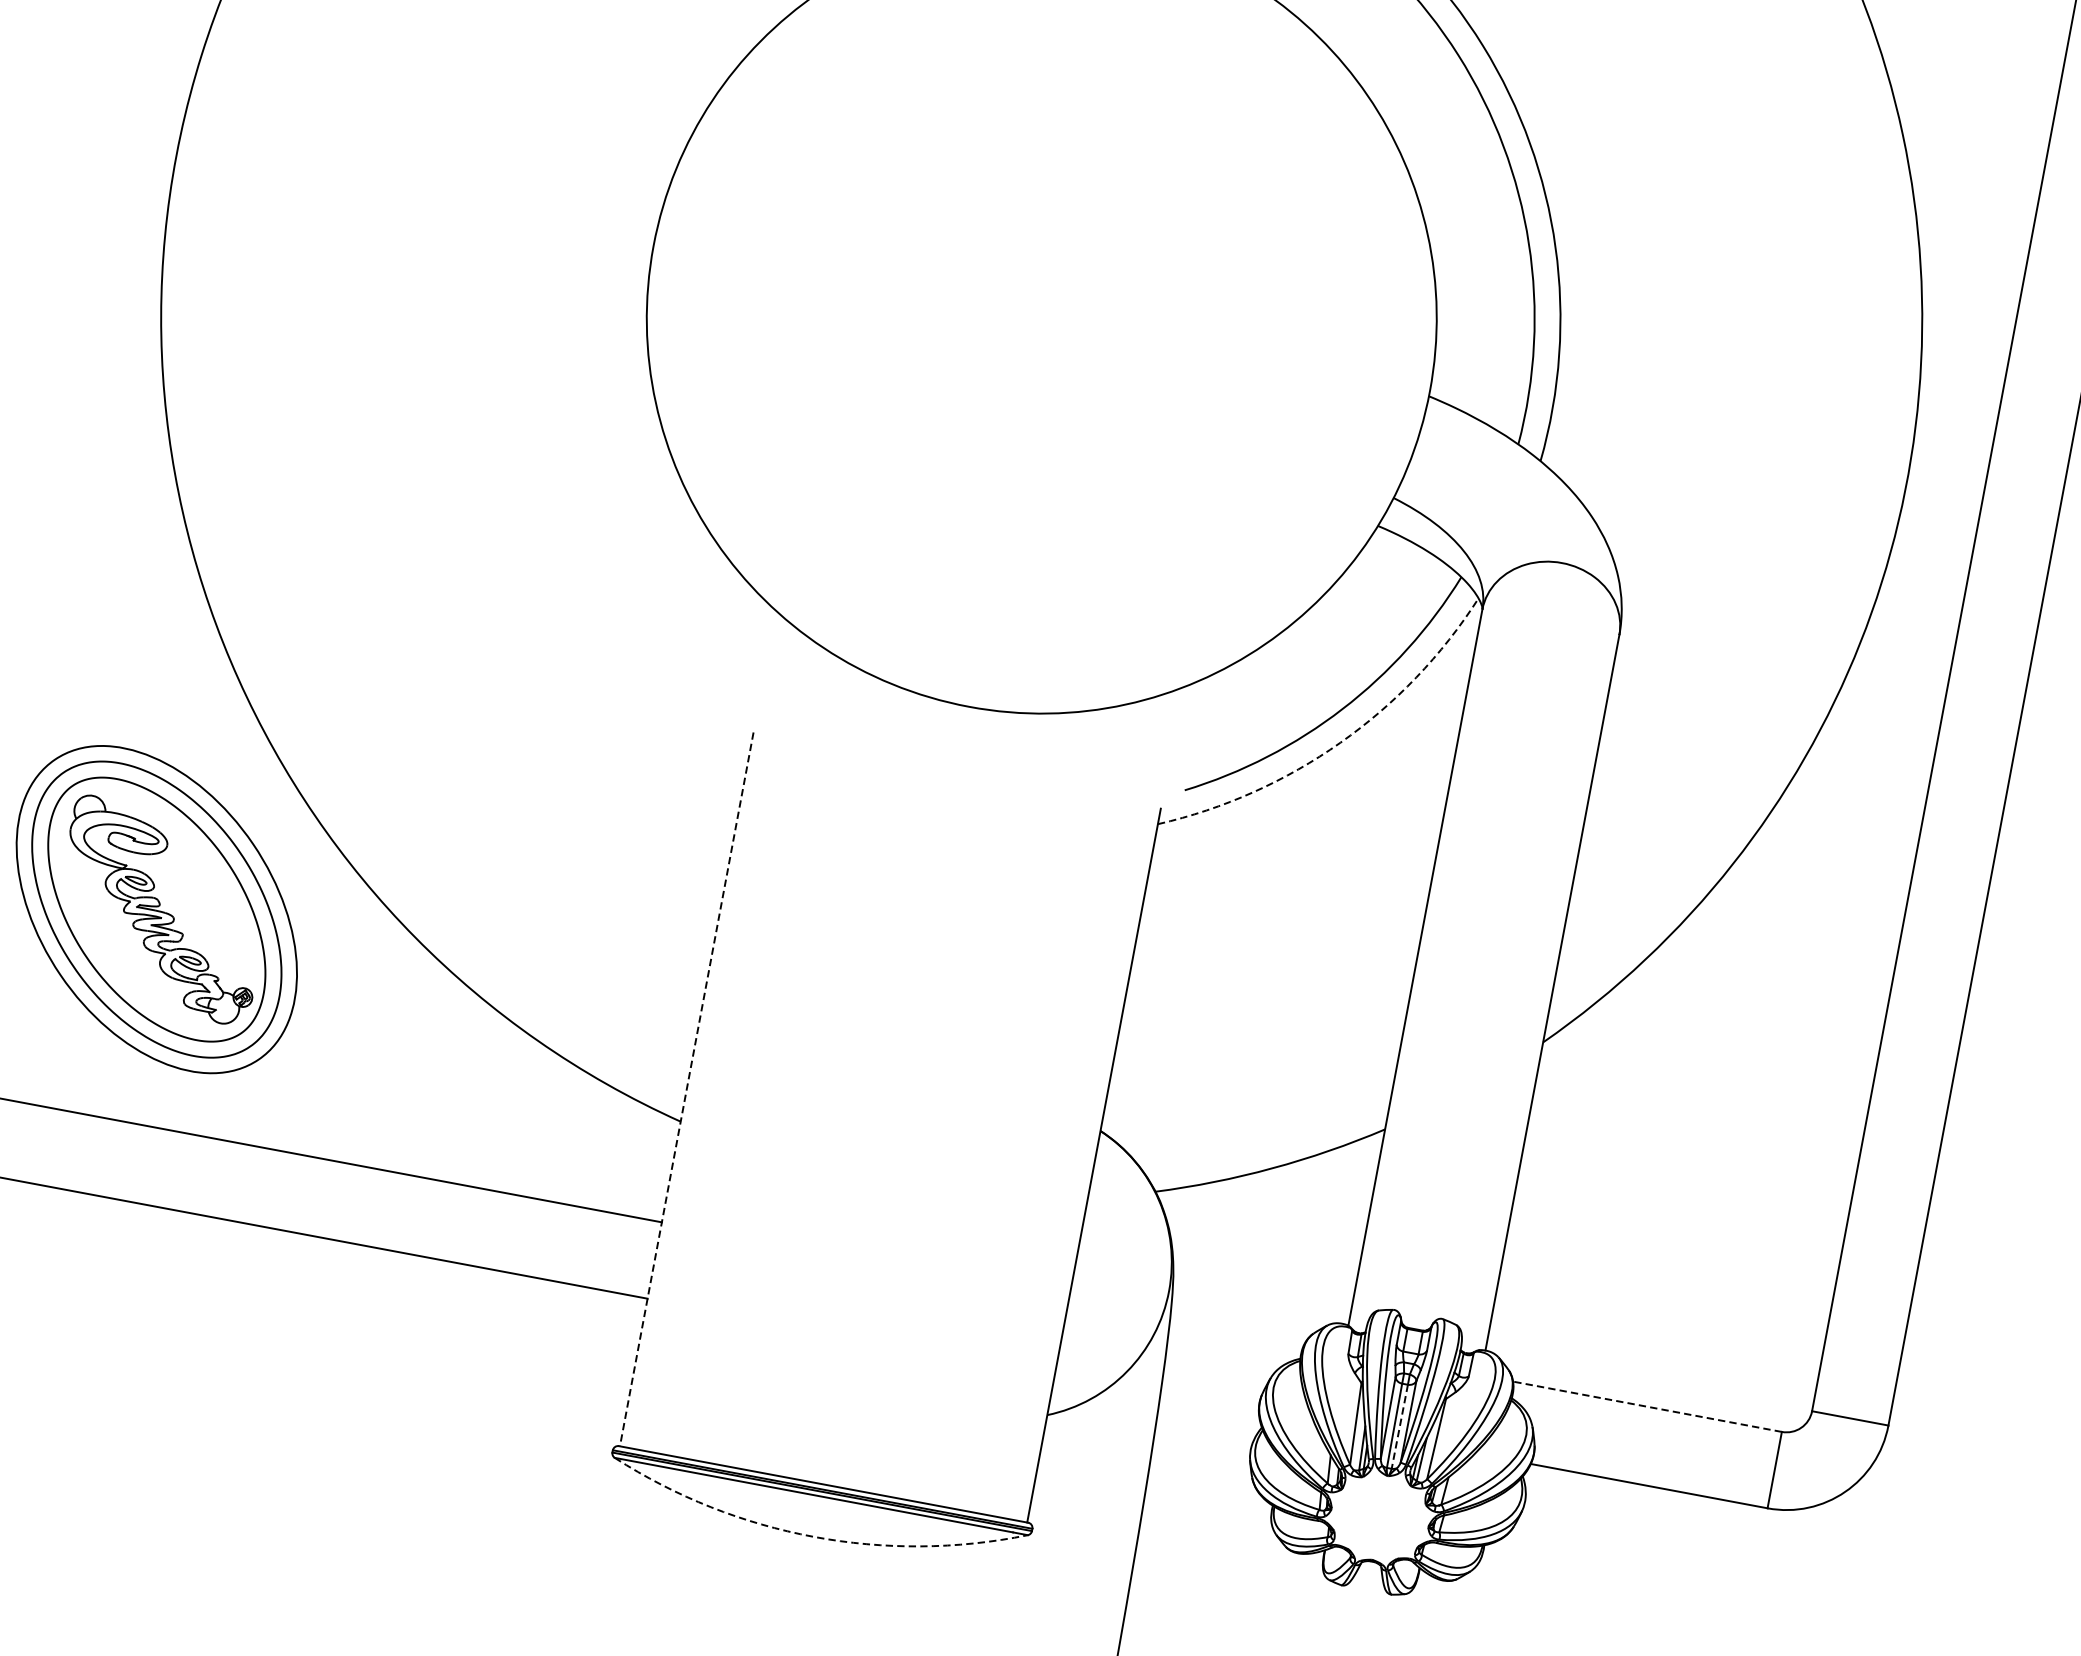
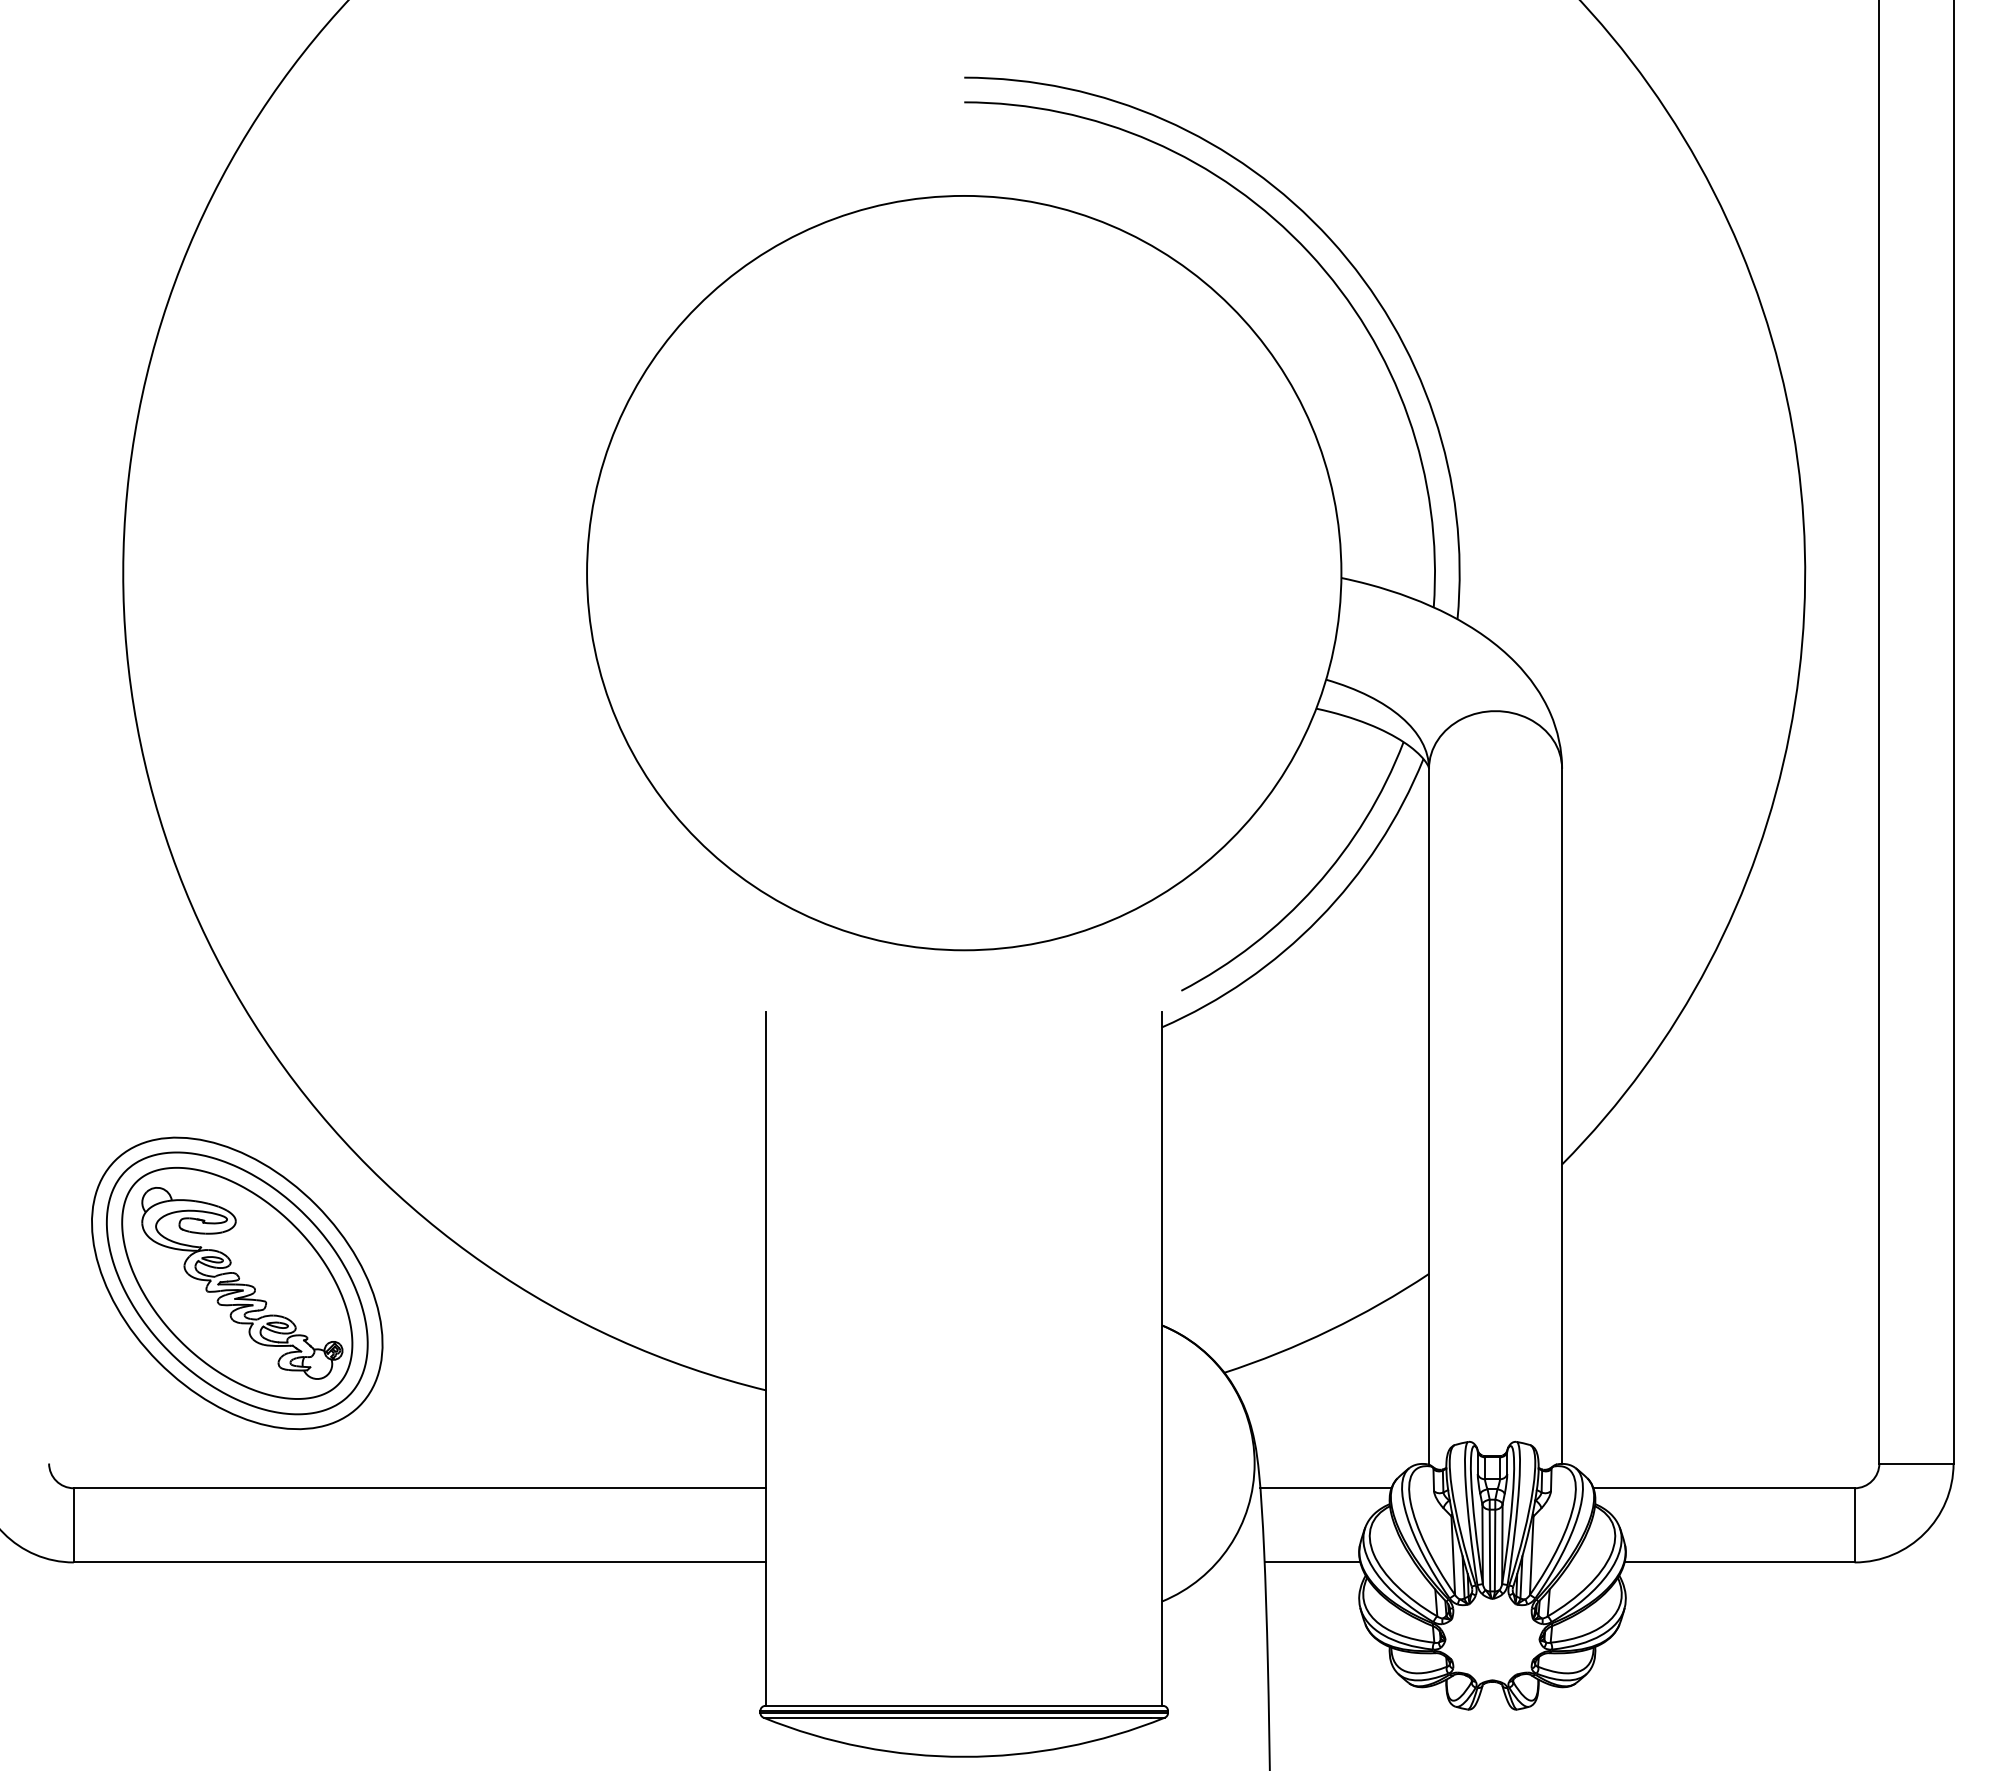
arc: (1340, 742) -> (1319, 918), dashed -> solid
line: (686, 1089) -> (766, 1359), dashed -> solid
line: (1237, 1330) -> (1325, 1488), added
line: (1209, 1403) -> (1312, 1562), added
line: (1647, 1407) -> (1724, 1488), dashed -> solid
line: (1400, 1426) -> (1495, 1550), dashed -> solid
arc: (814, 1536) -> (964, 1756), dashed -> solid

